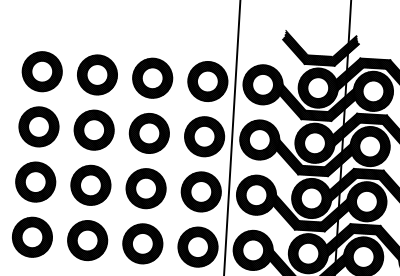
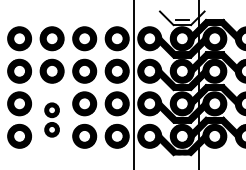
hatch: (320, 48) -> (182, 15), removed
part: (88, 211) -> (51, 119), size x0.6

